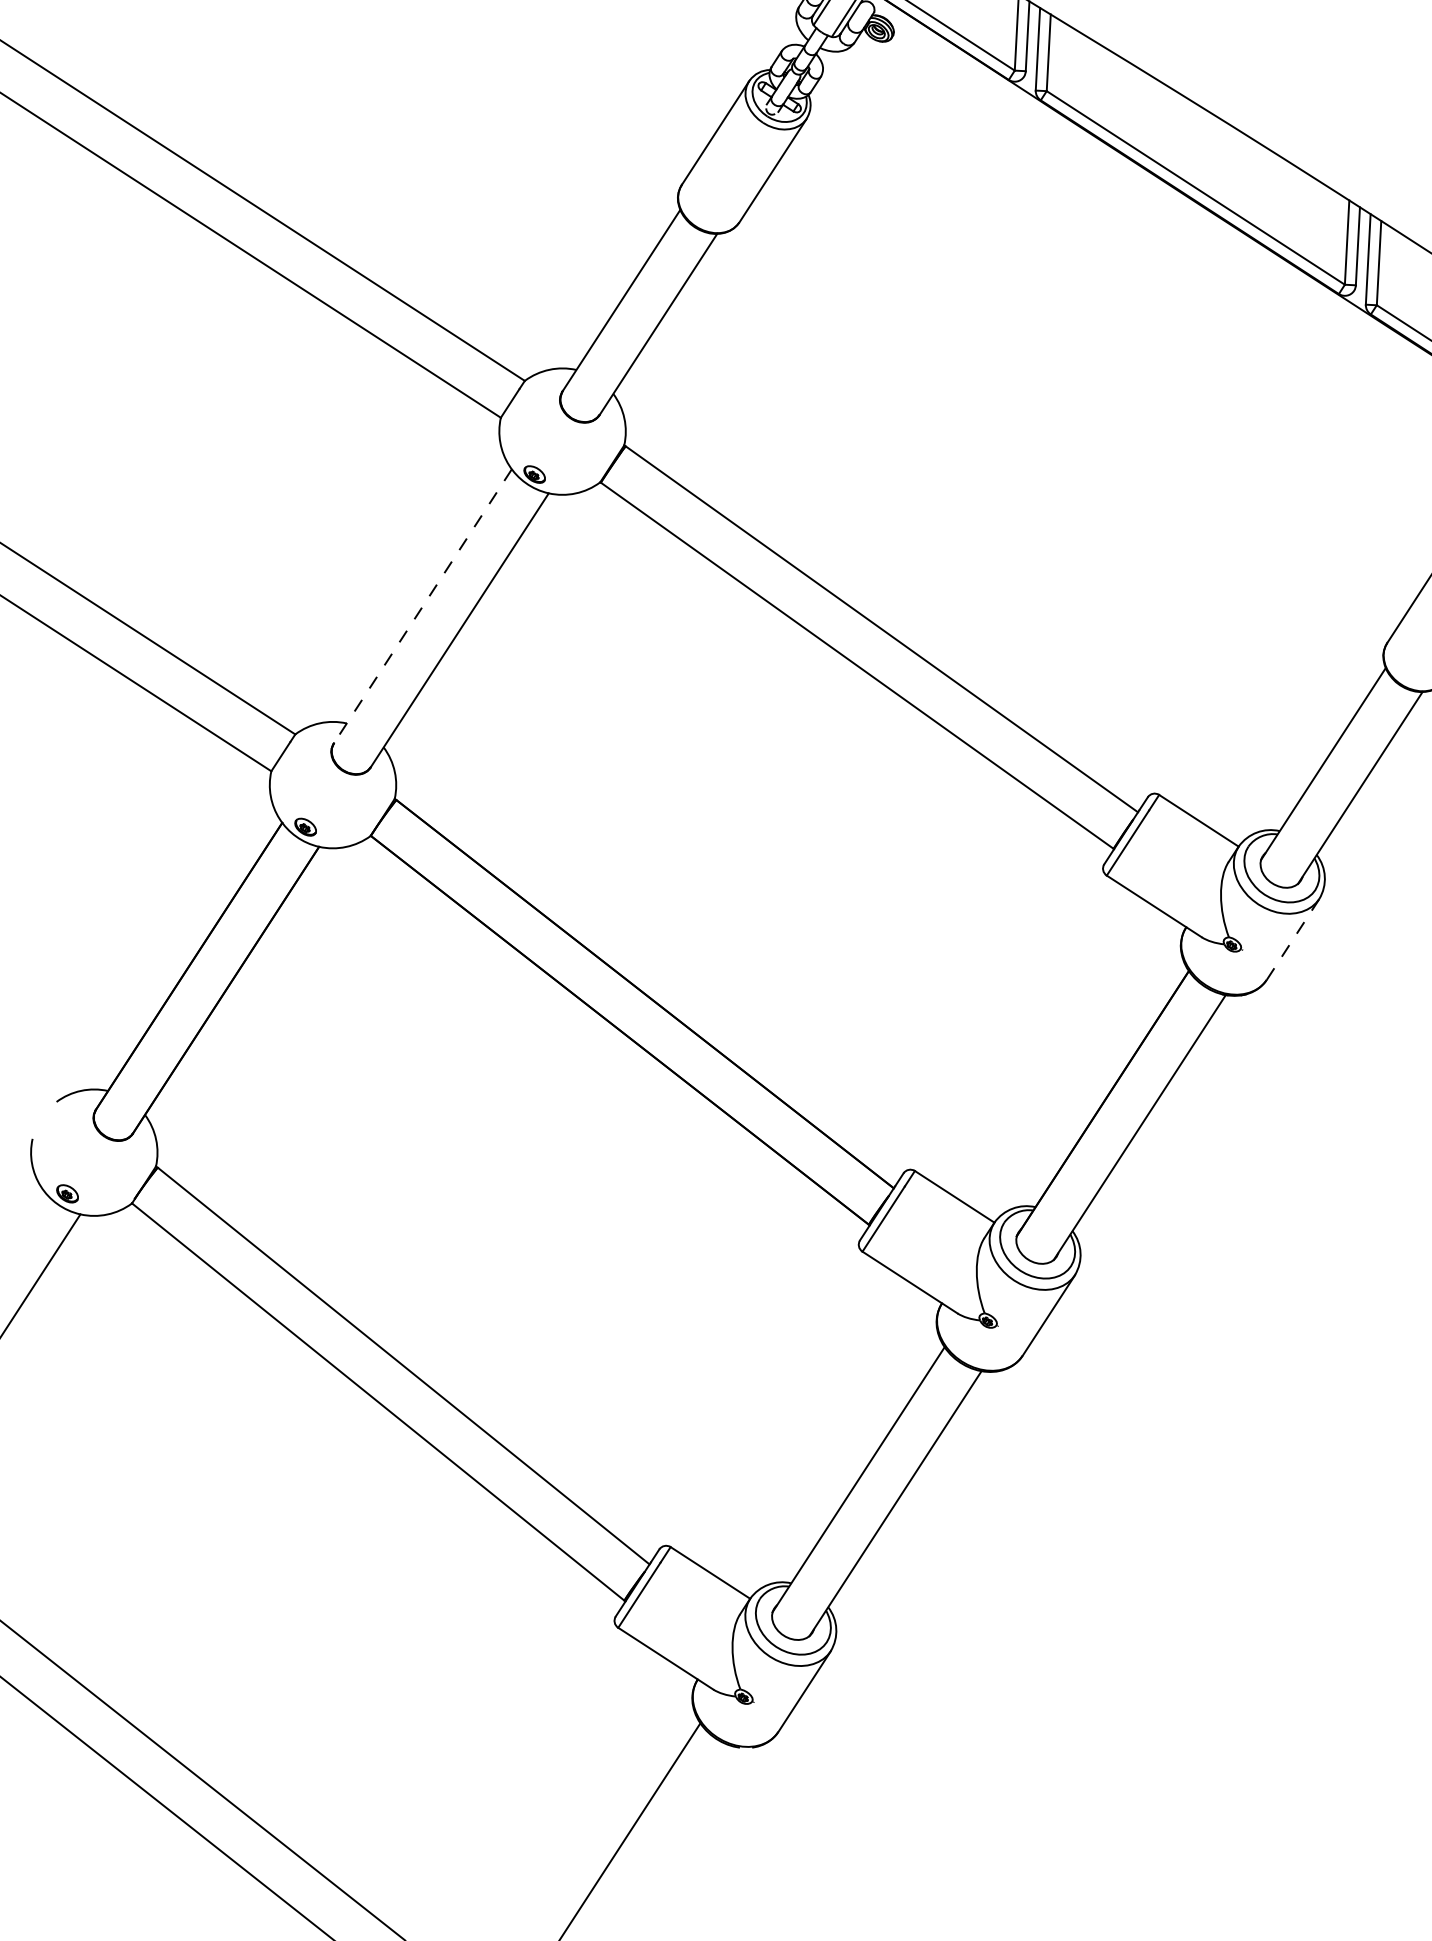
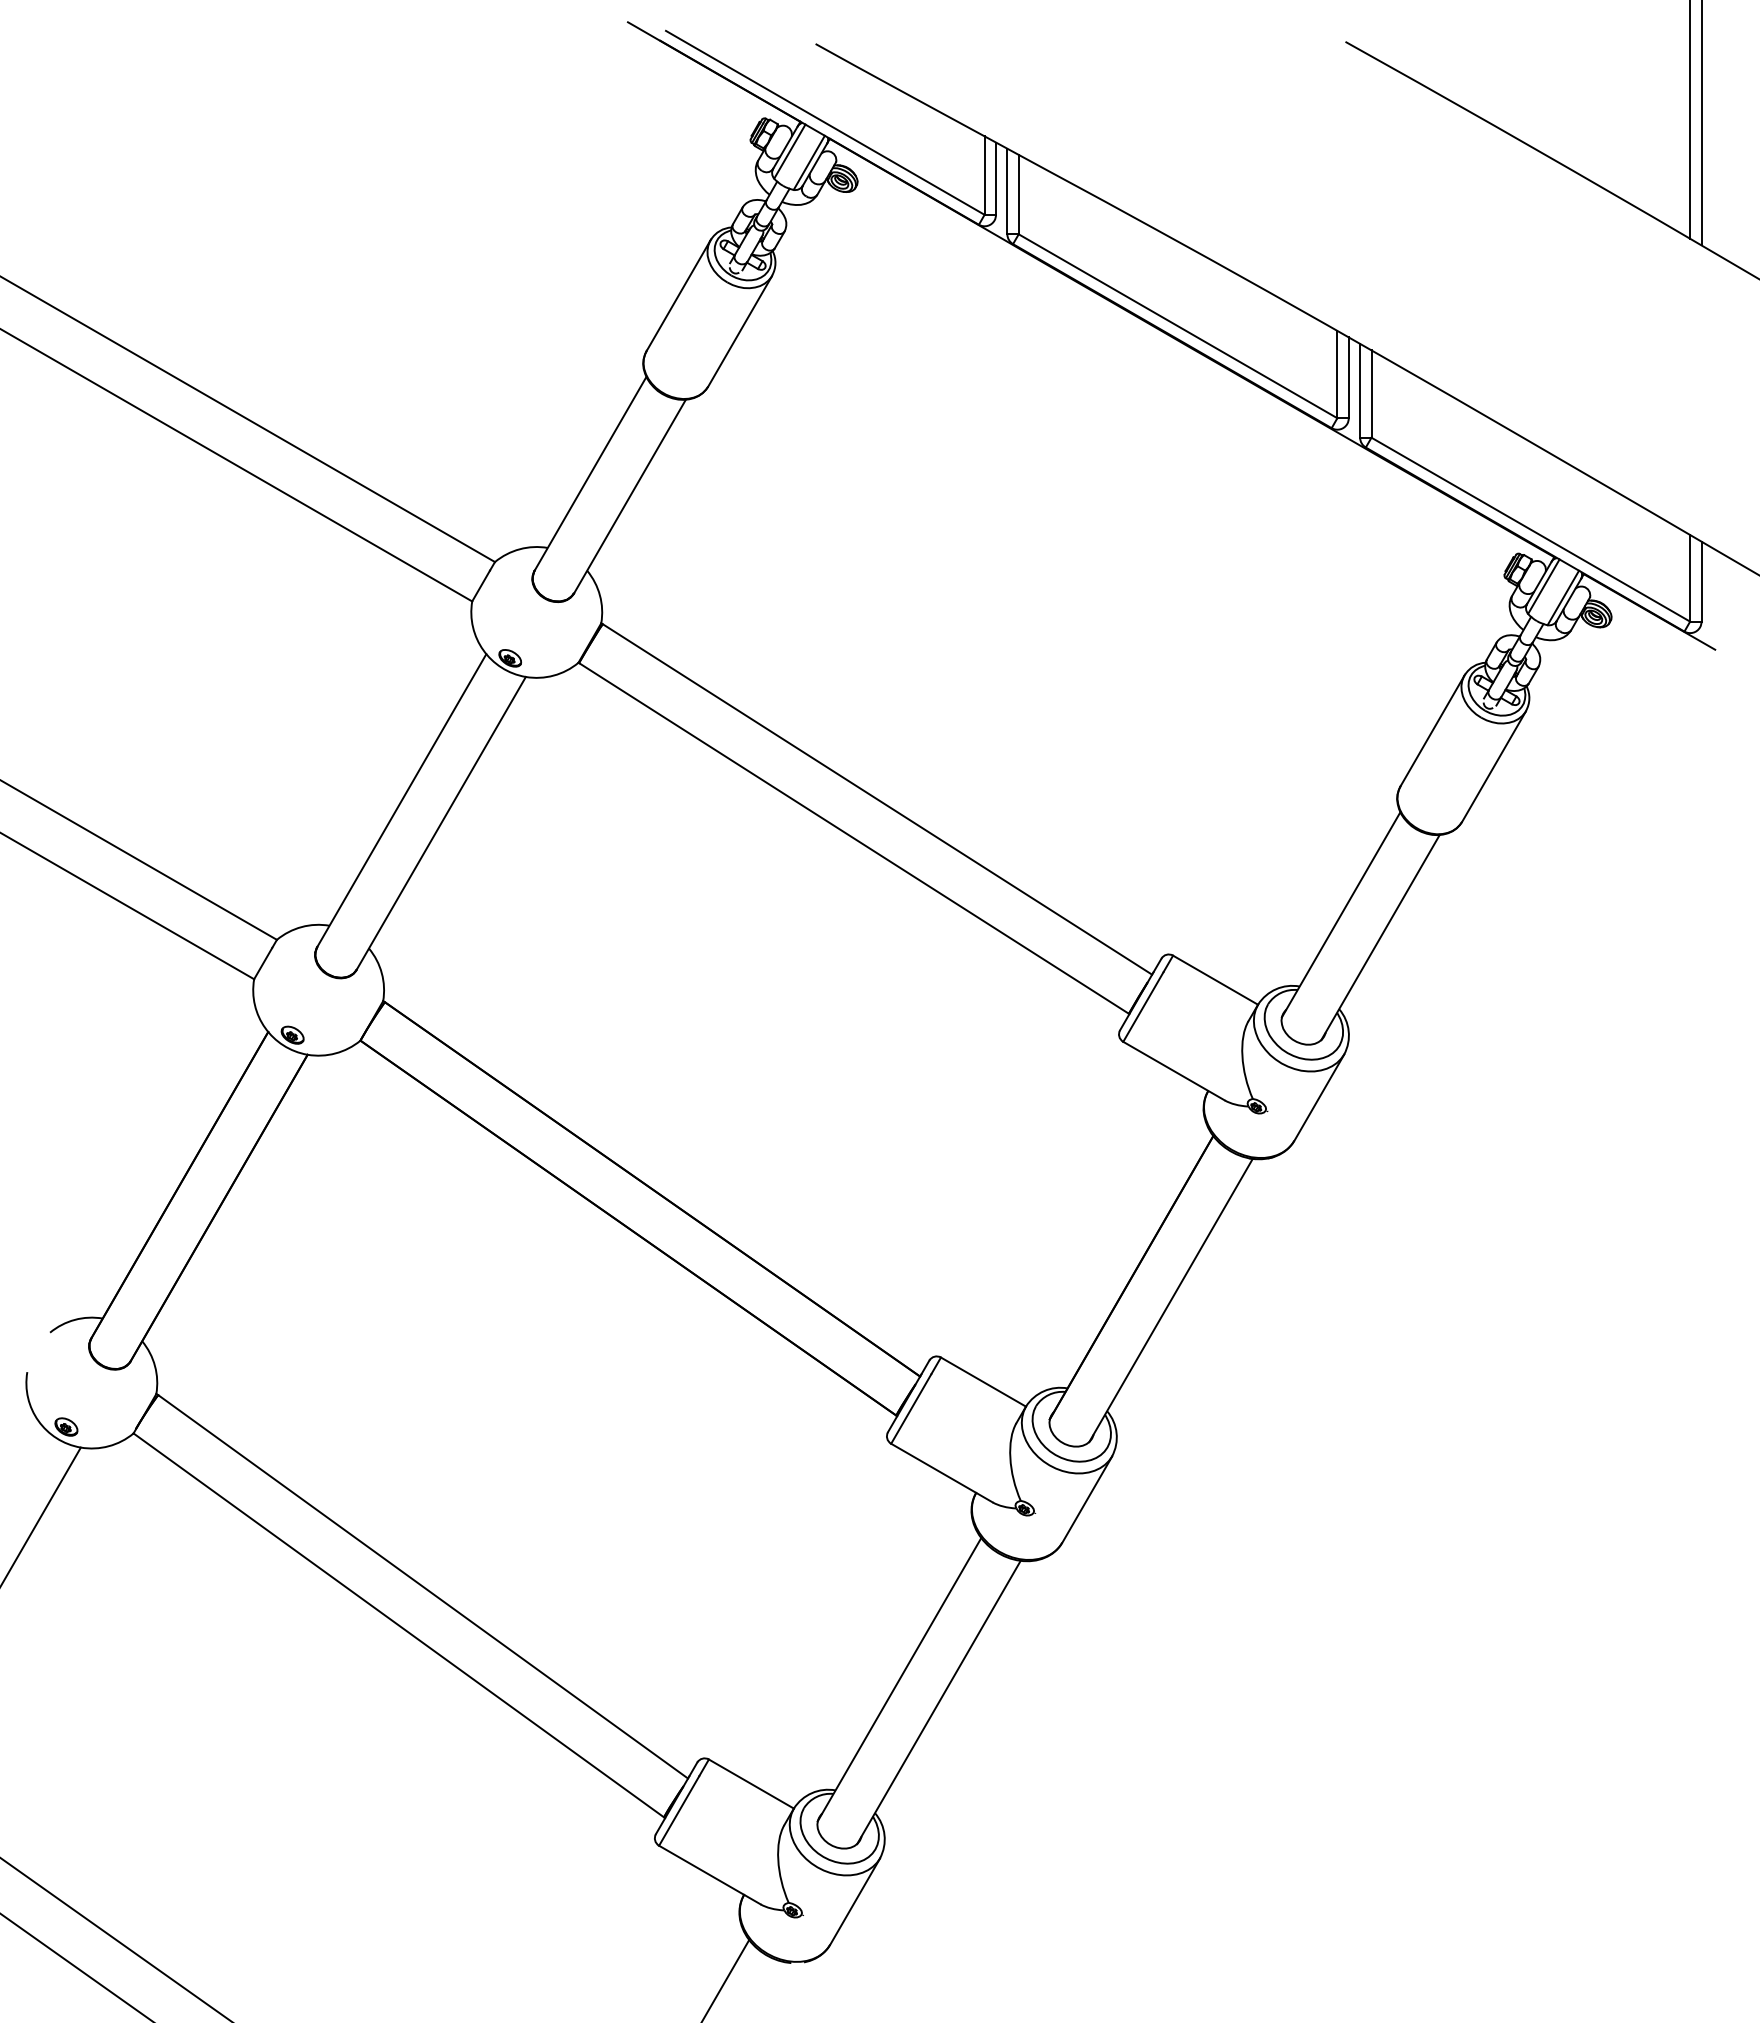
line: (422, 607) -> (401, 801), dashed -> solid
line: (1293, 939) -> (1319, 1097), dashed -> solid

